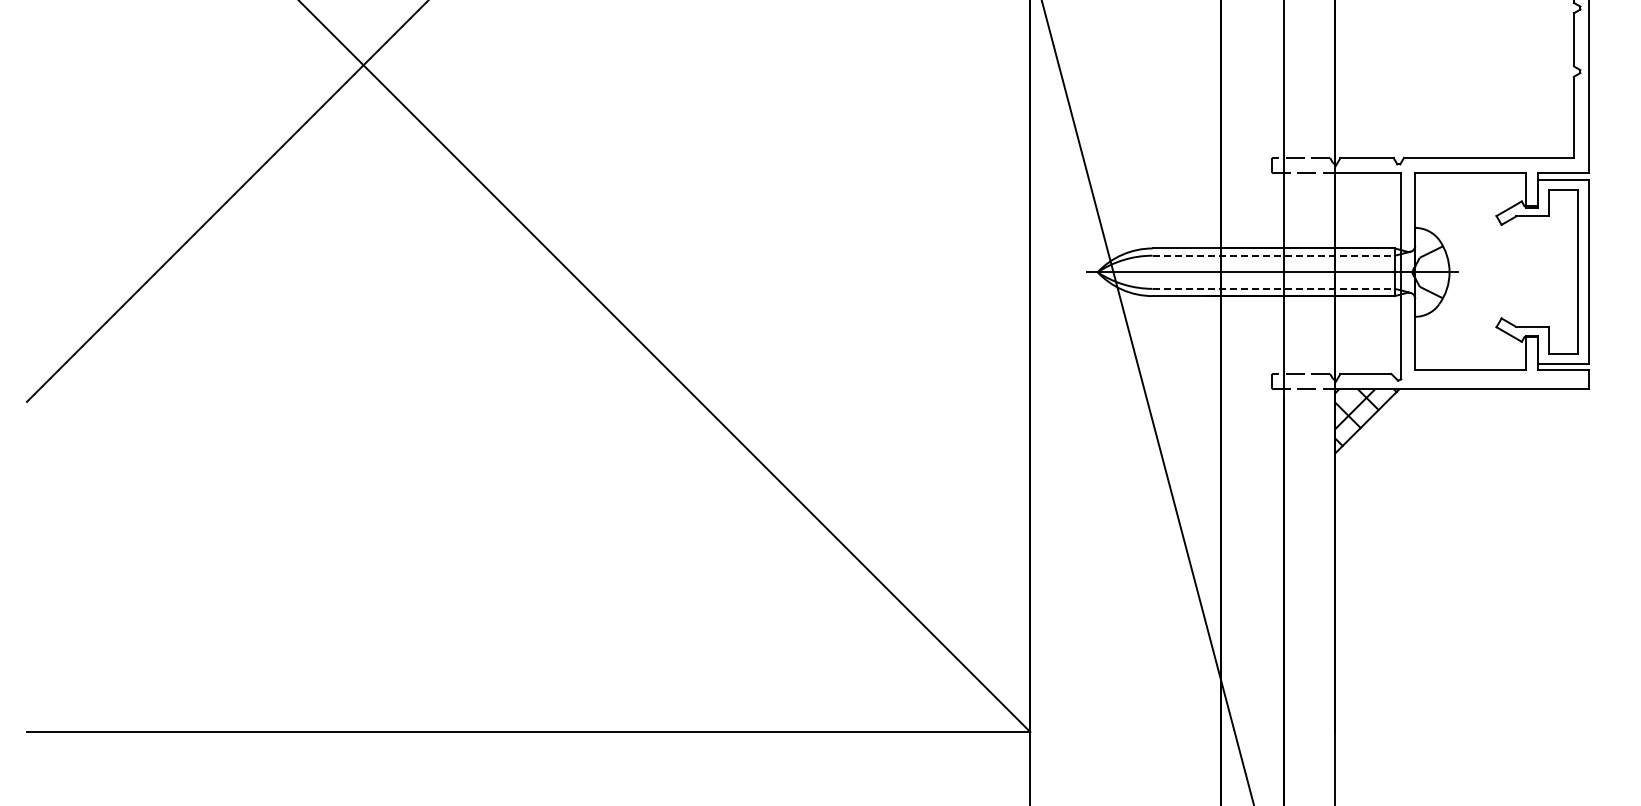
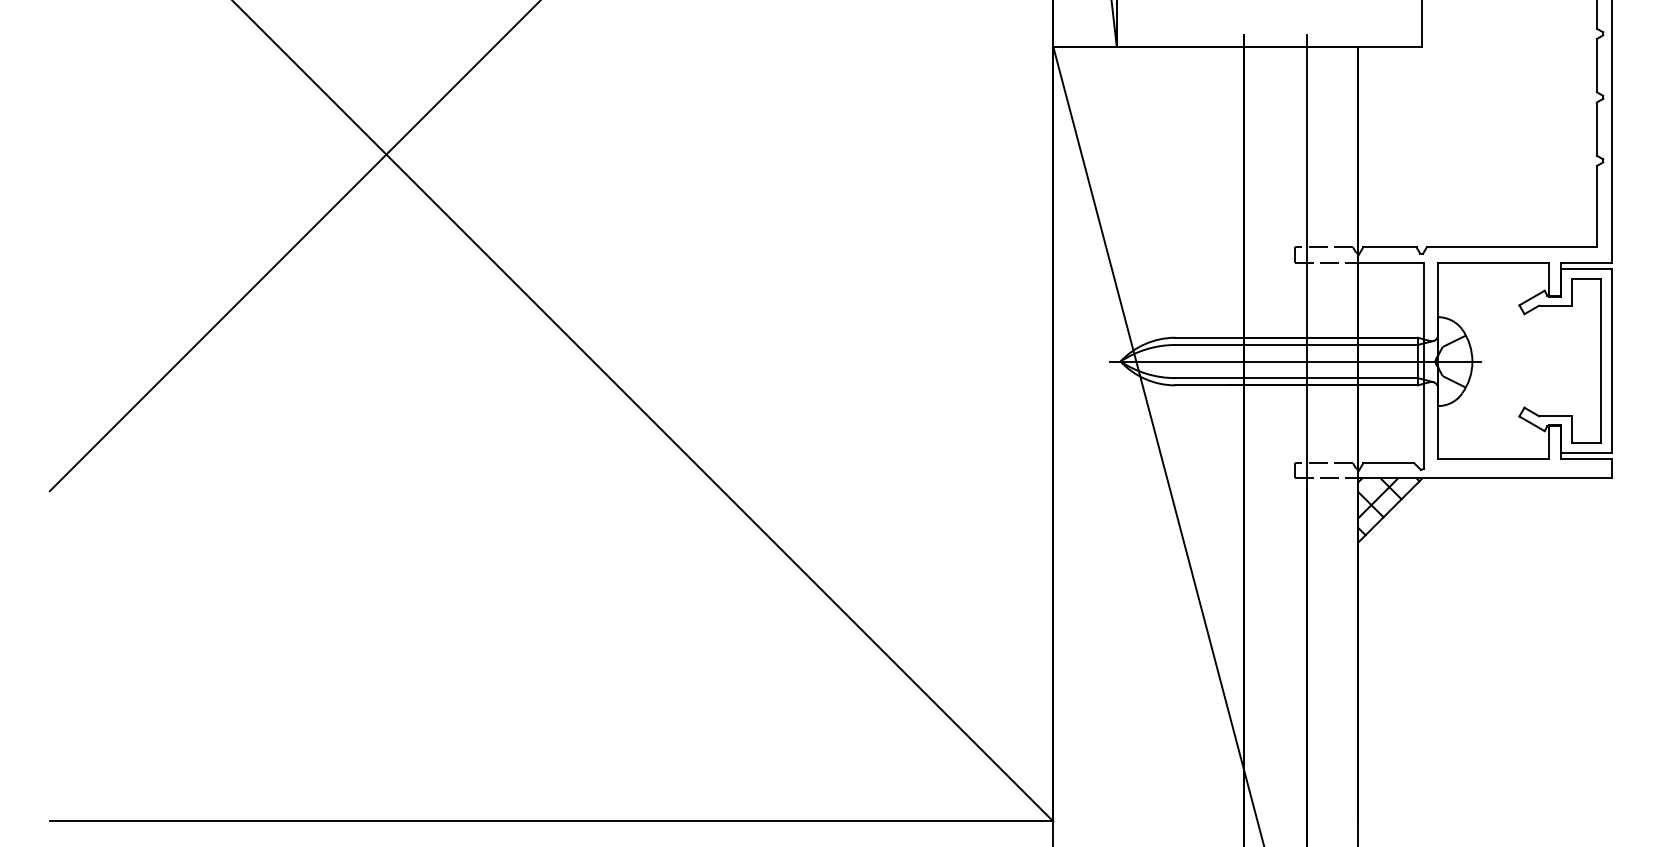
line: (1274, 255) -> (1297, 344), dashed -> solid
line: (1274, 289) -> (1297, 378), dashed -> solid

